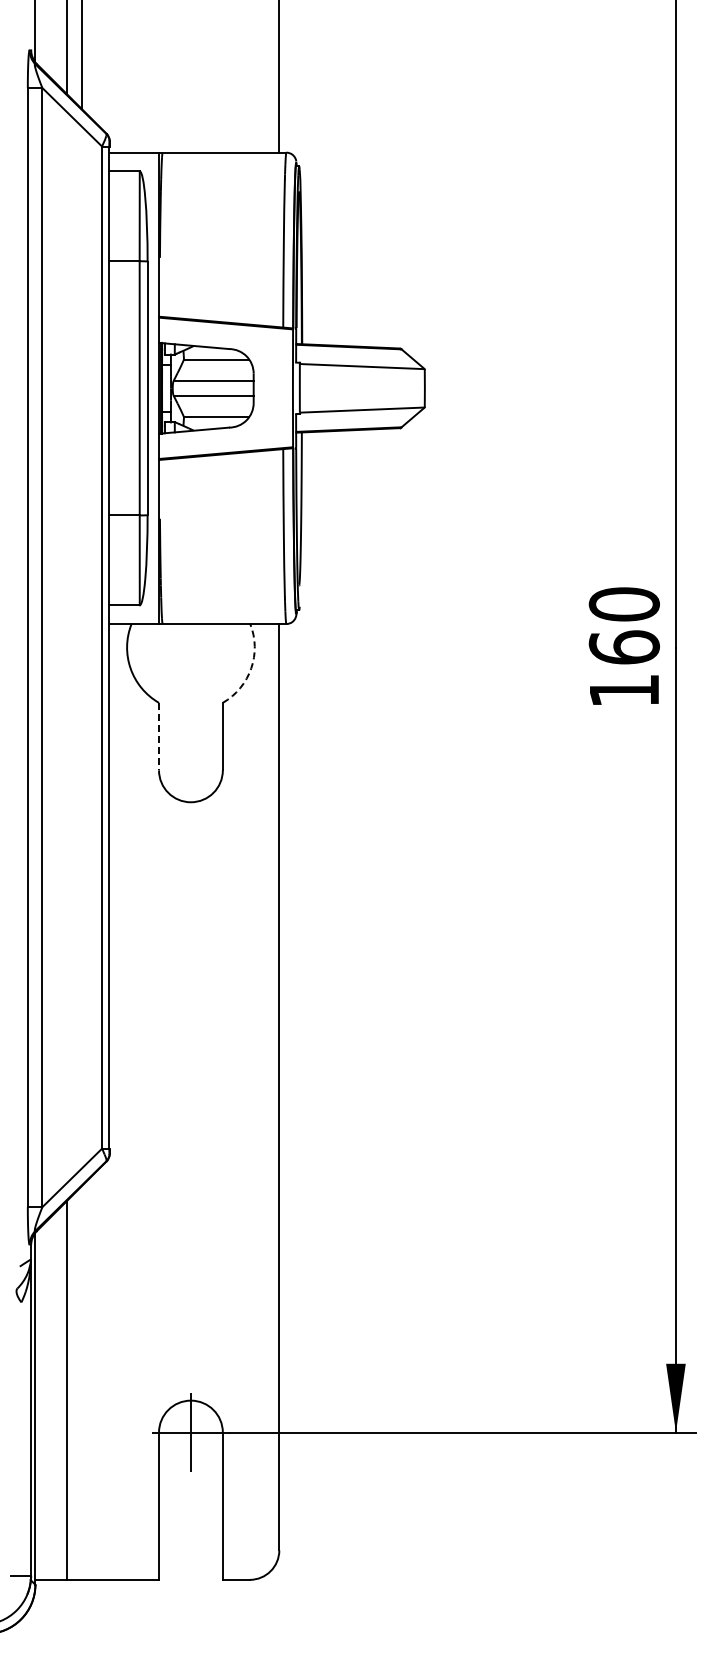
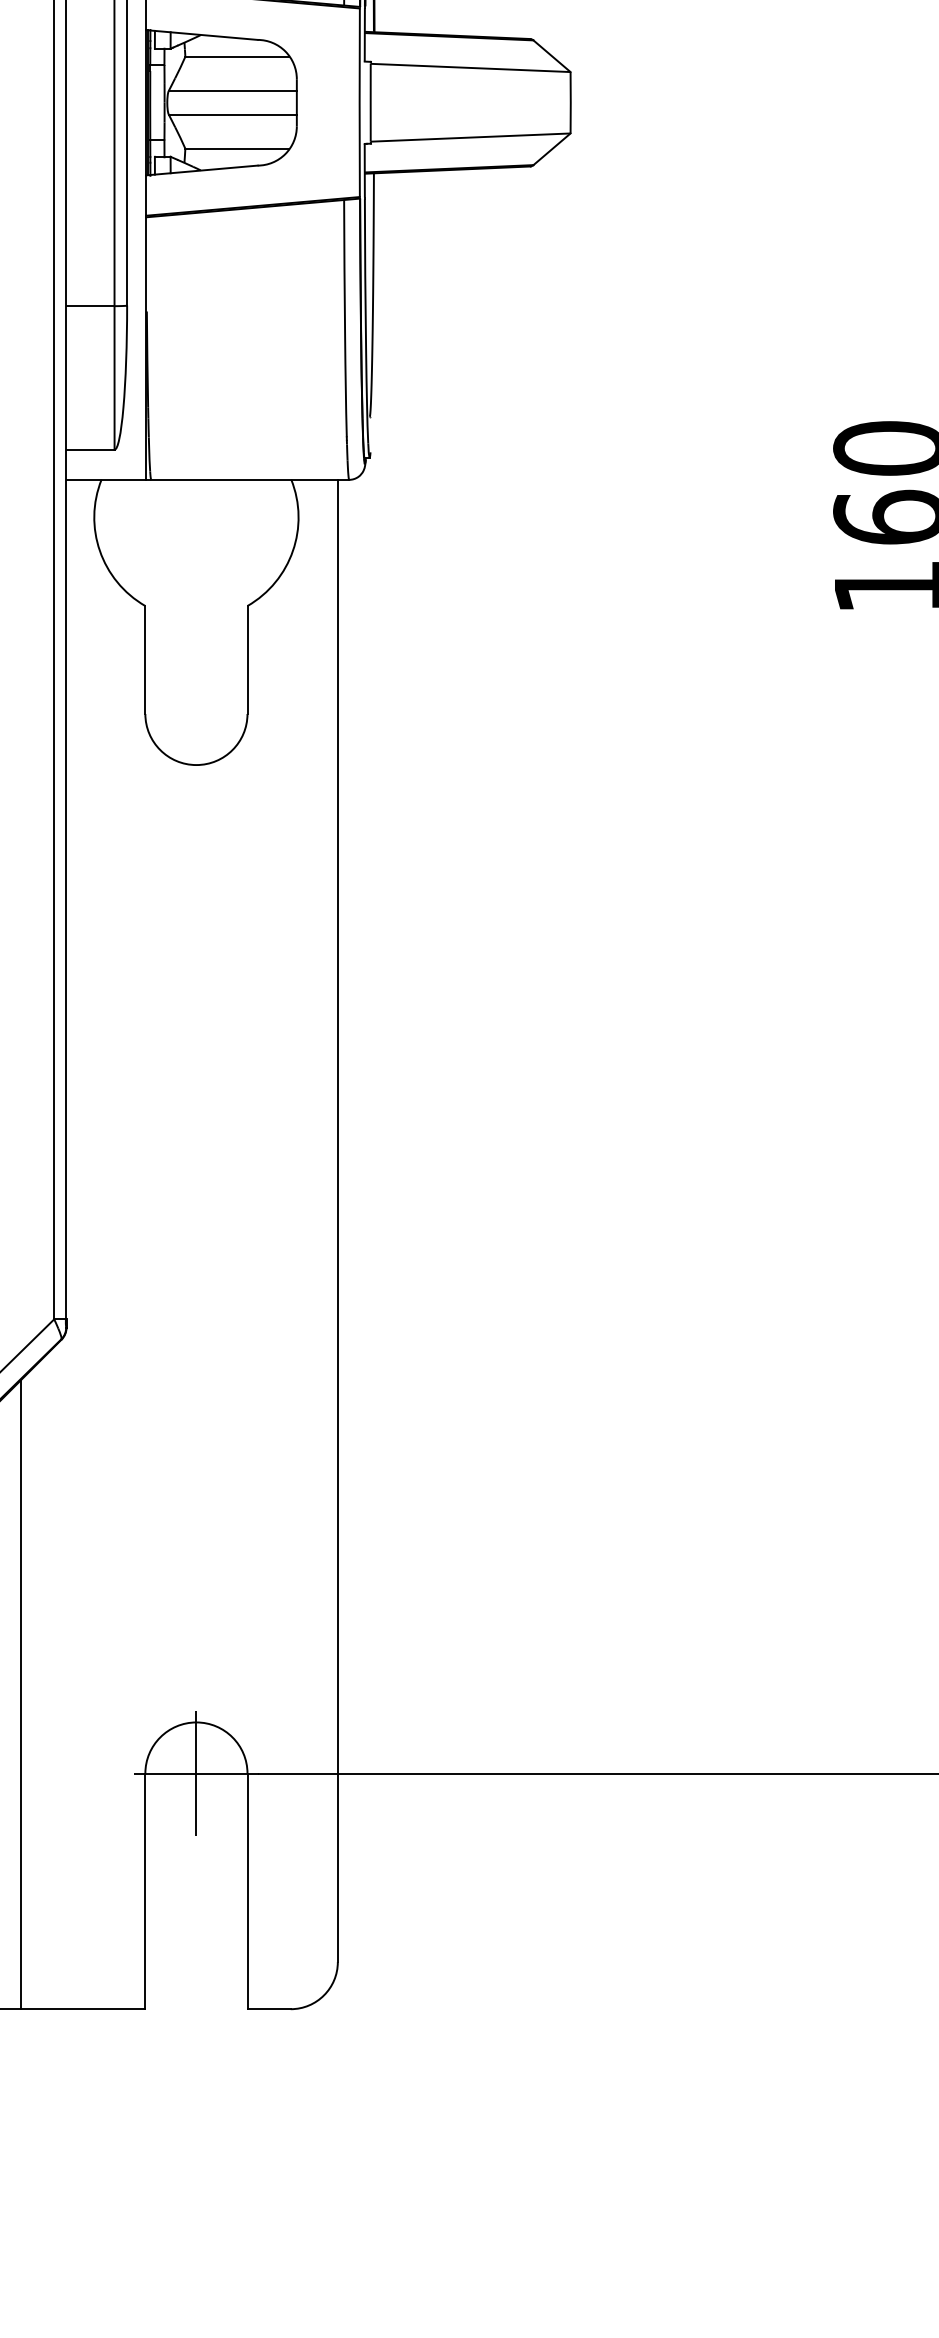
arc: (251, 668) -> (293, 551), dashed -> solid
line: (159, 736) -> (146, 659), dashed -> solid
line: (81, 1382) -> (21, 1693), added

